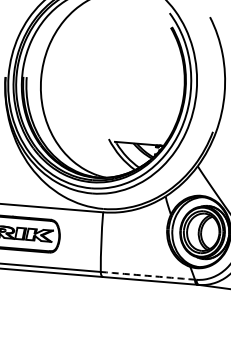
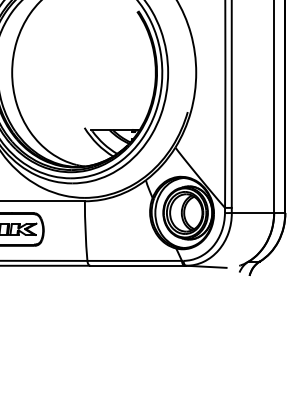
arc: (147, 275) -> (134, 260), dashed -> solid

